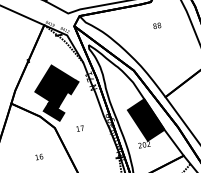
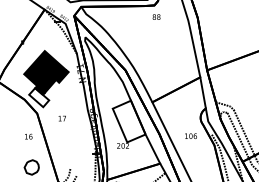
text: (156, 25) -> (156, 16), moved
fill: (54, 111) -> (39, 97), removed
fill: (145, 120) -> (128, 121), removed
text: (39, 156) -> (28, 136), moved

